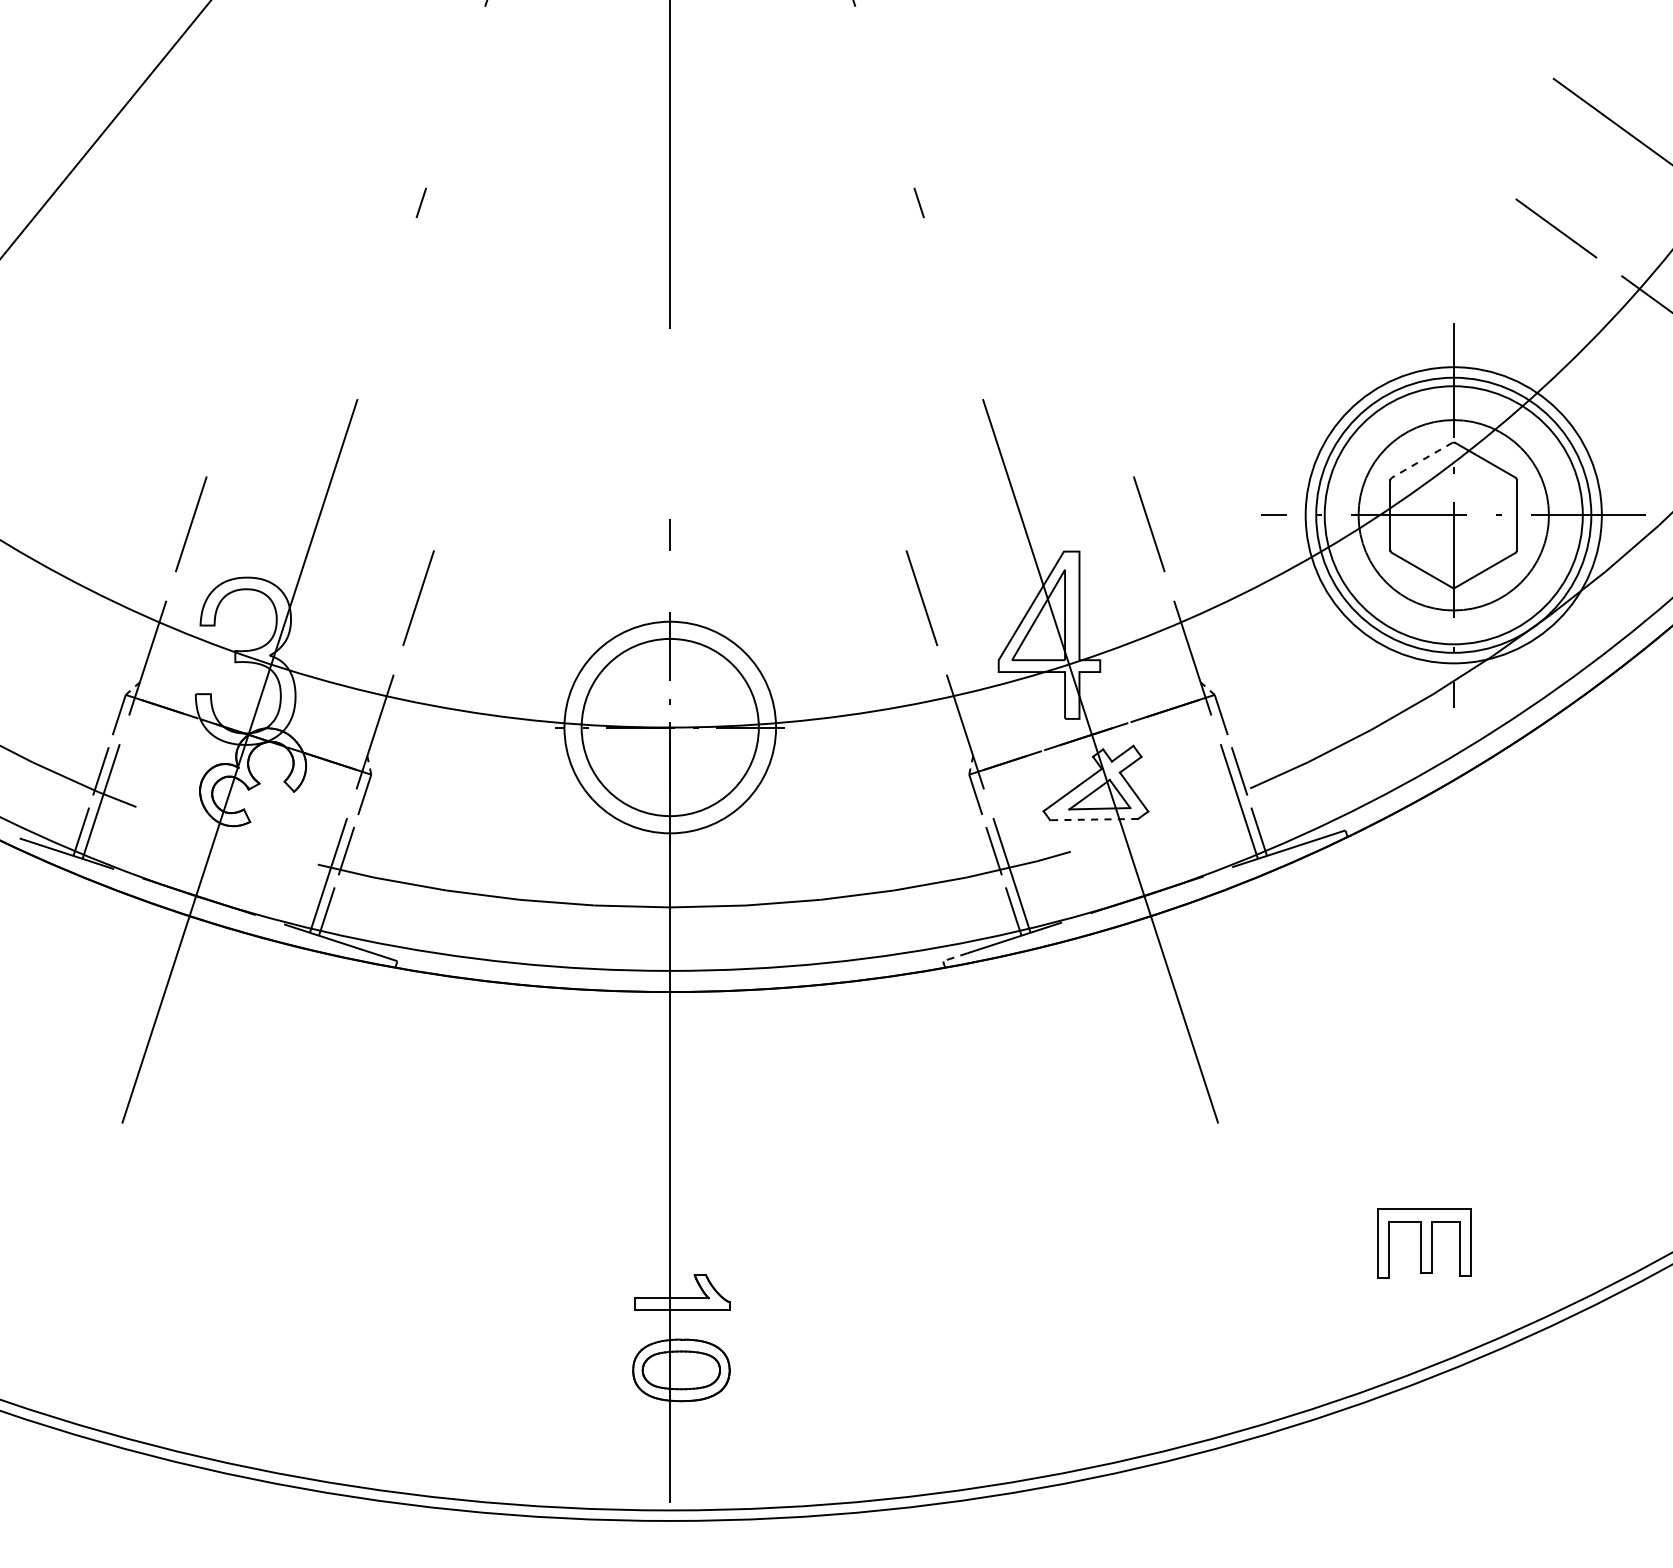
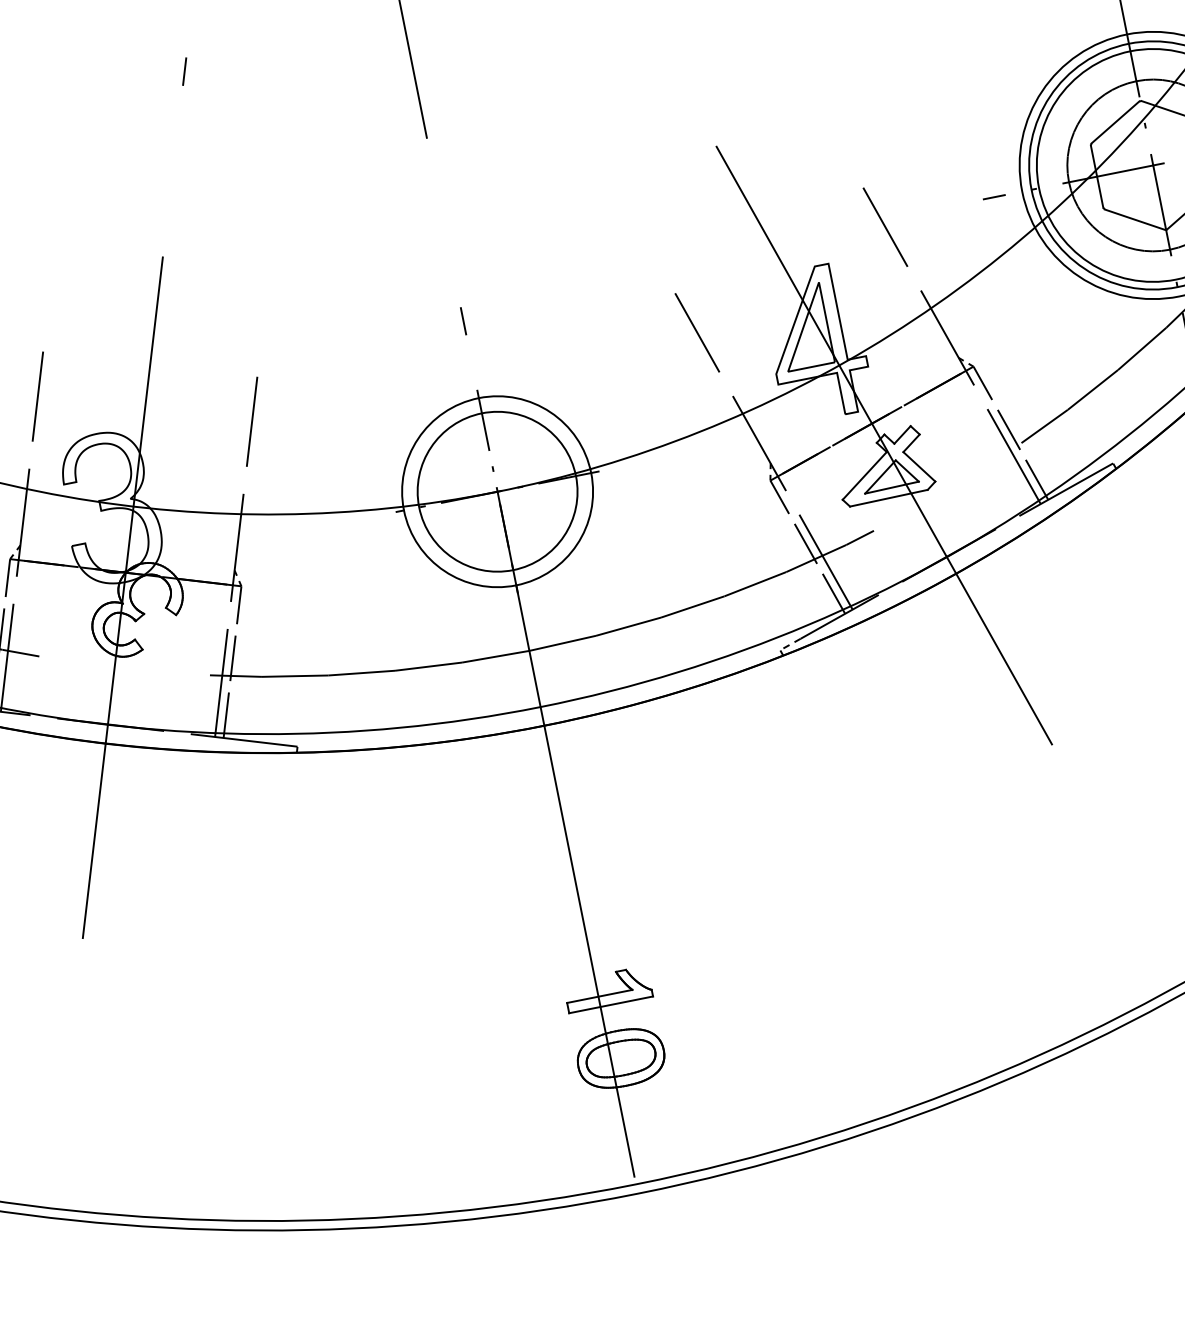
line: (1421, 460) -> (1115, 122), dashed -> solid
line: (1093, 819) -> (888, 498), dashed -> solid

